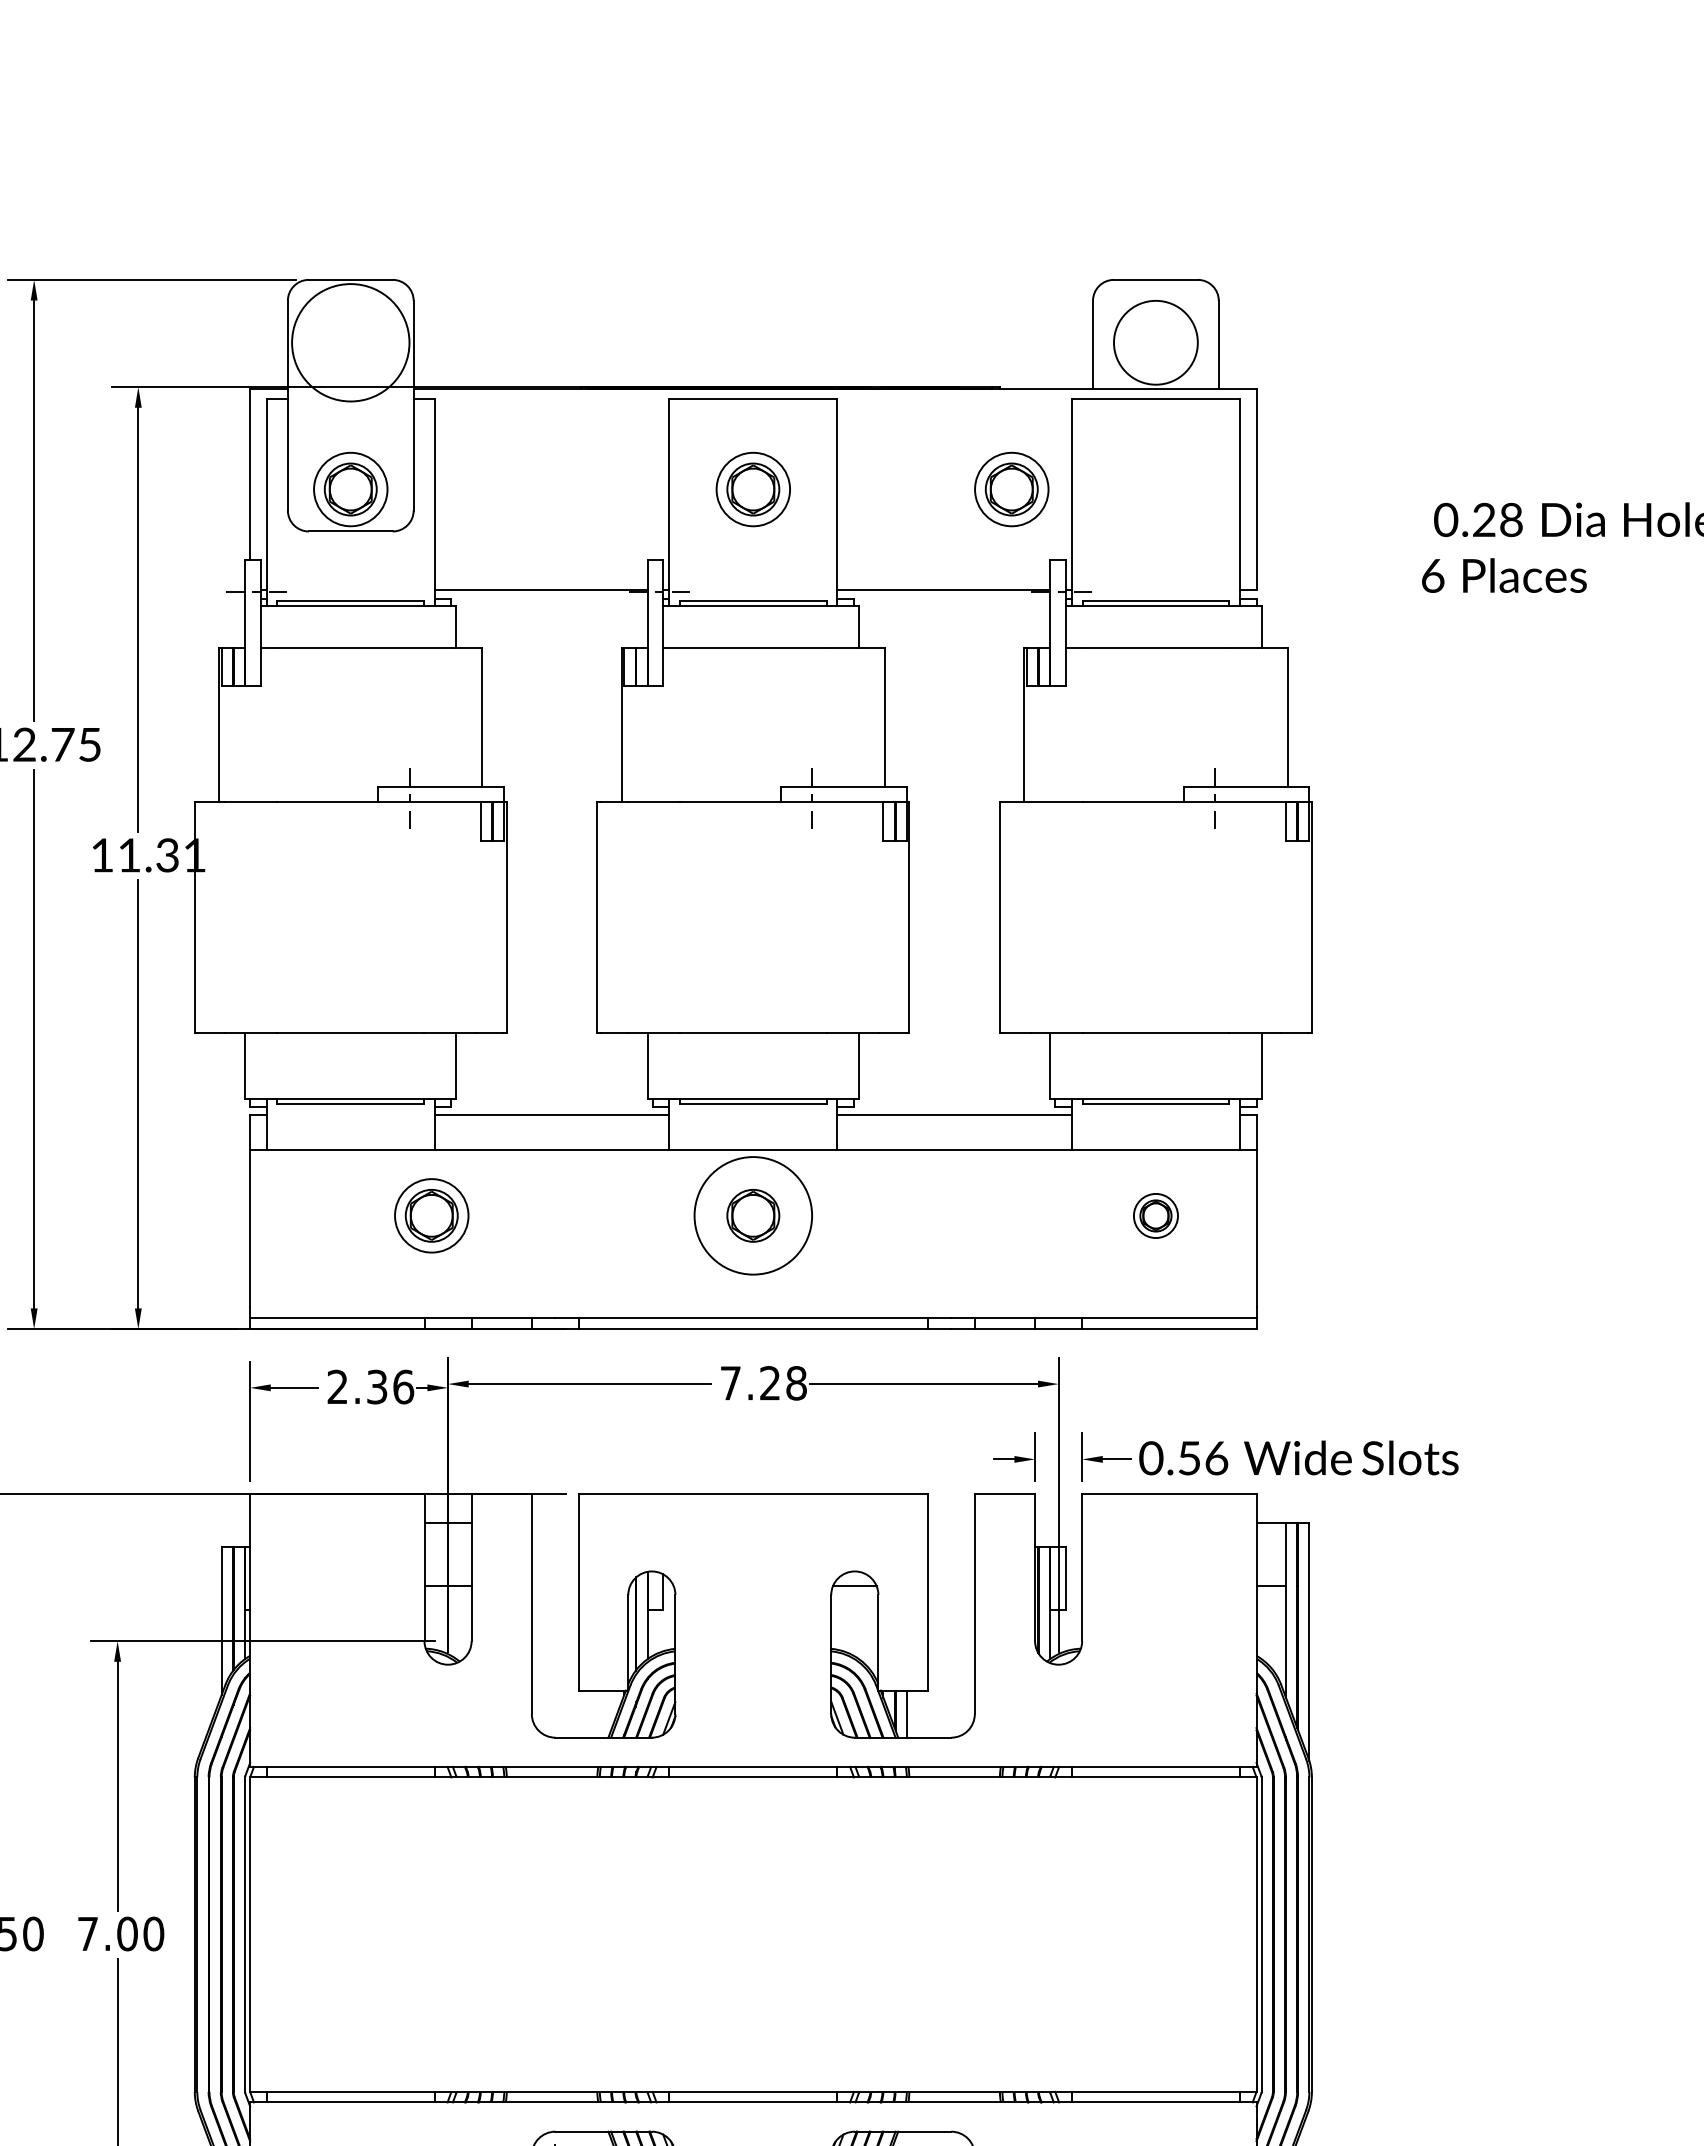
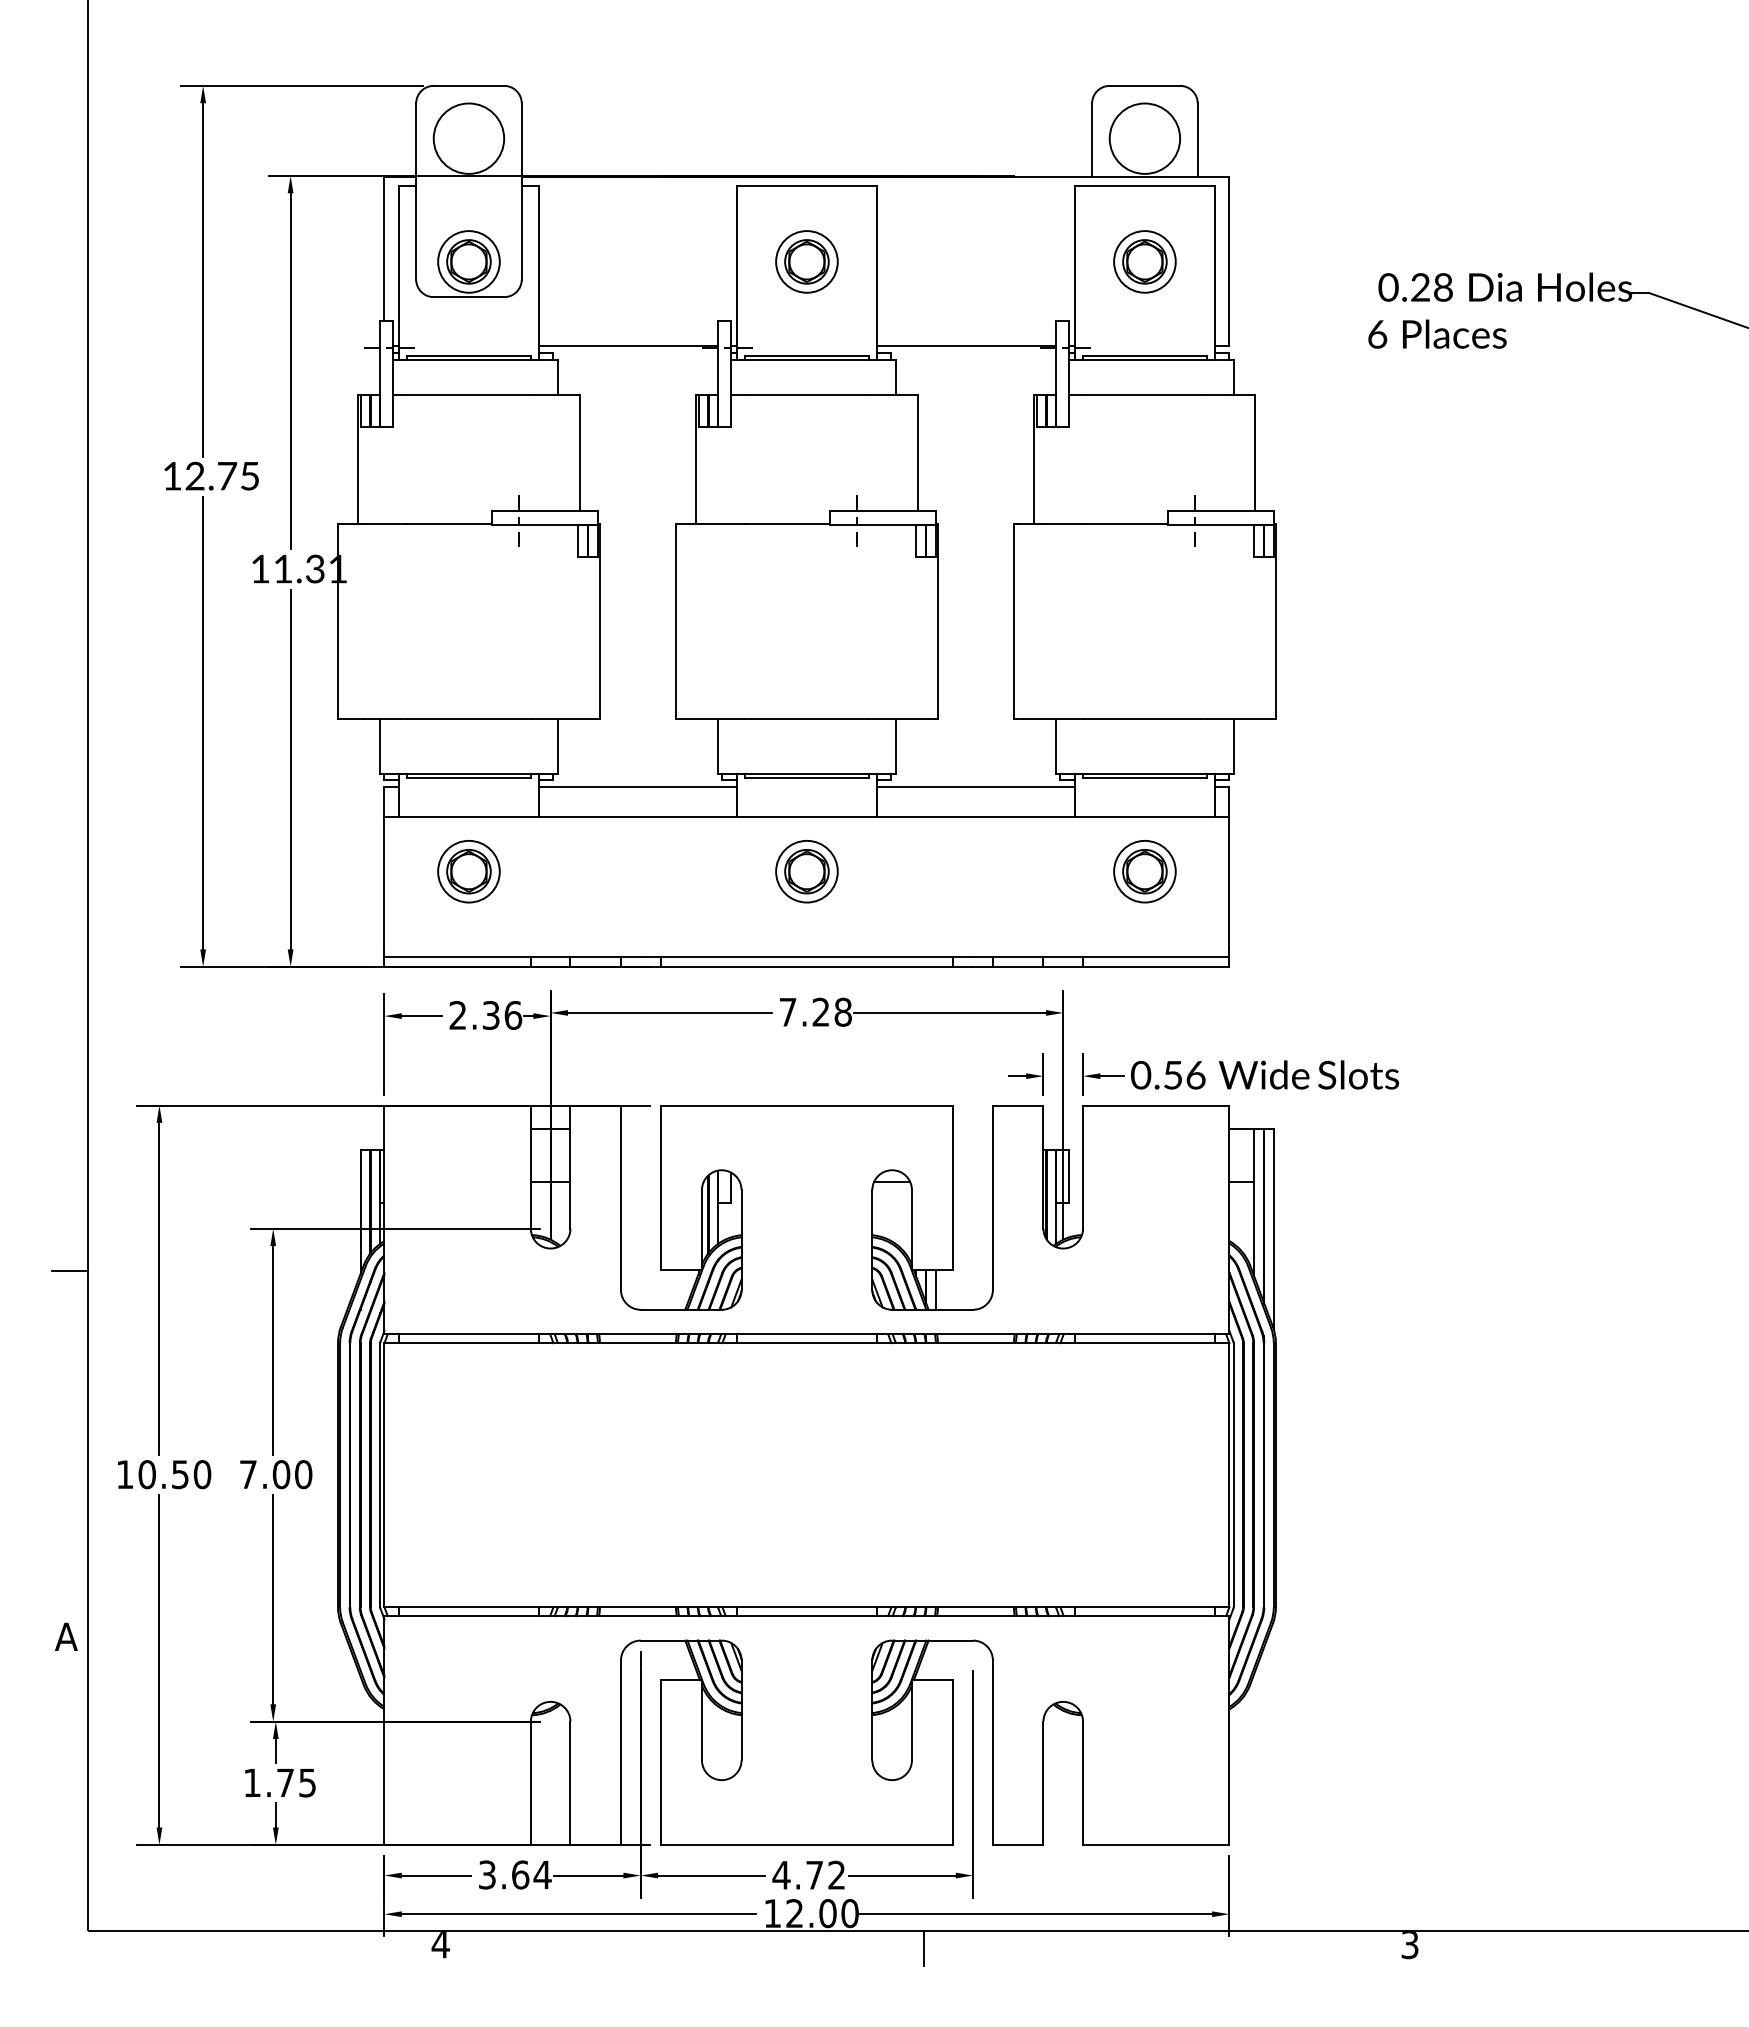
circle: (350, 342) -> (468, 138), size x0.71
part: (1011, 489) -> (1144, 261), moved
part: (431, 1215) -> (468, 871), moved
circle: (752, 1215) -> (806, 871), size x0.62
part: (1155, 1215) -> (1144, 871), size x1.67

